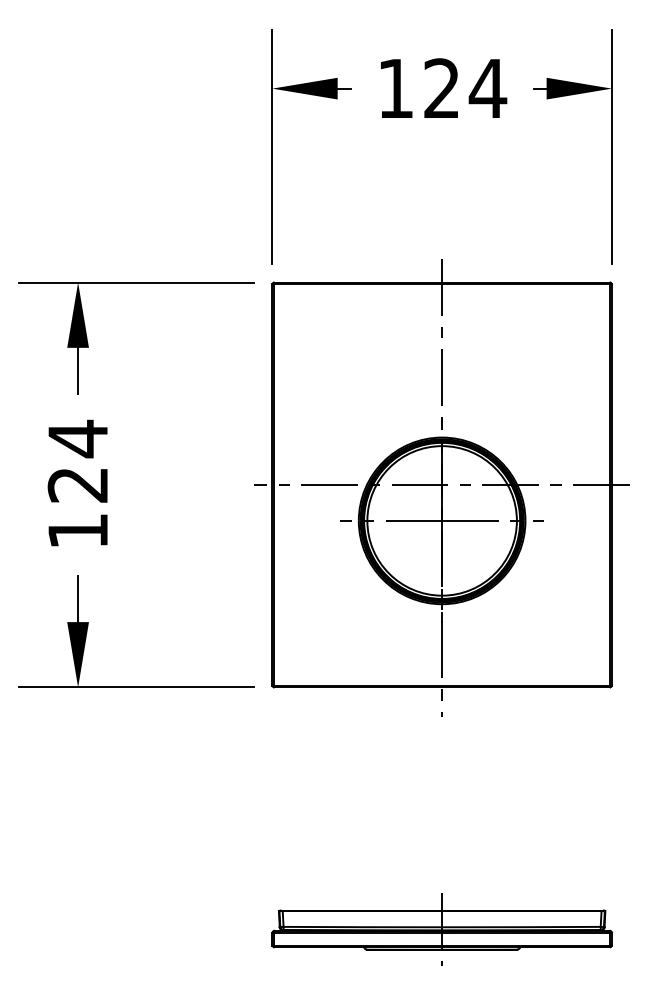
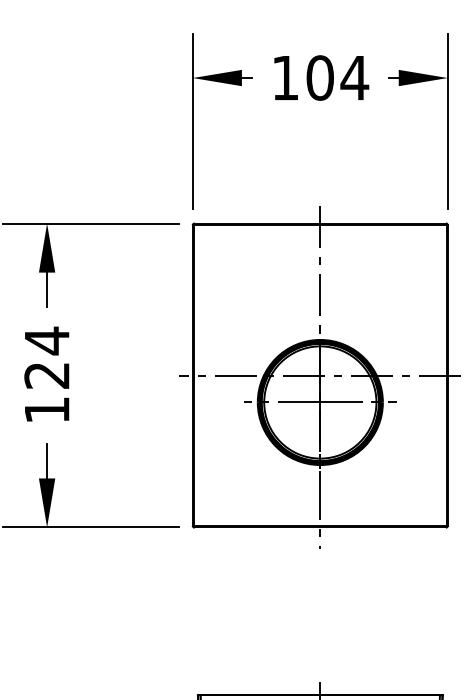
text: (441, 88) -> (319, 77), 124 -> 104

